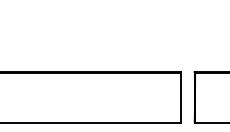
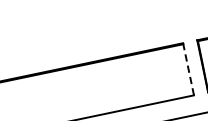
line: (180, 97) -> (188, 69), solid -> dashed

